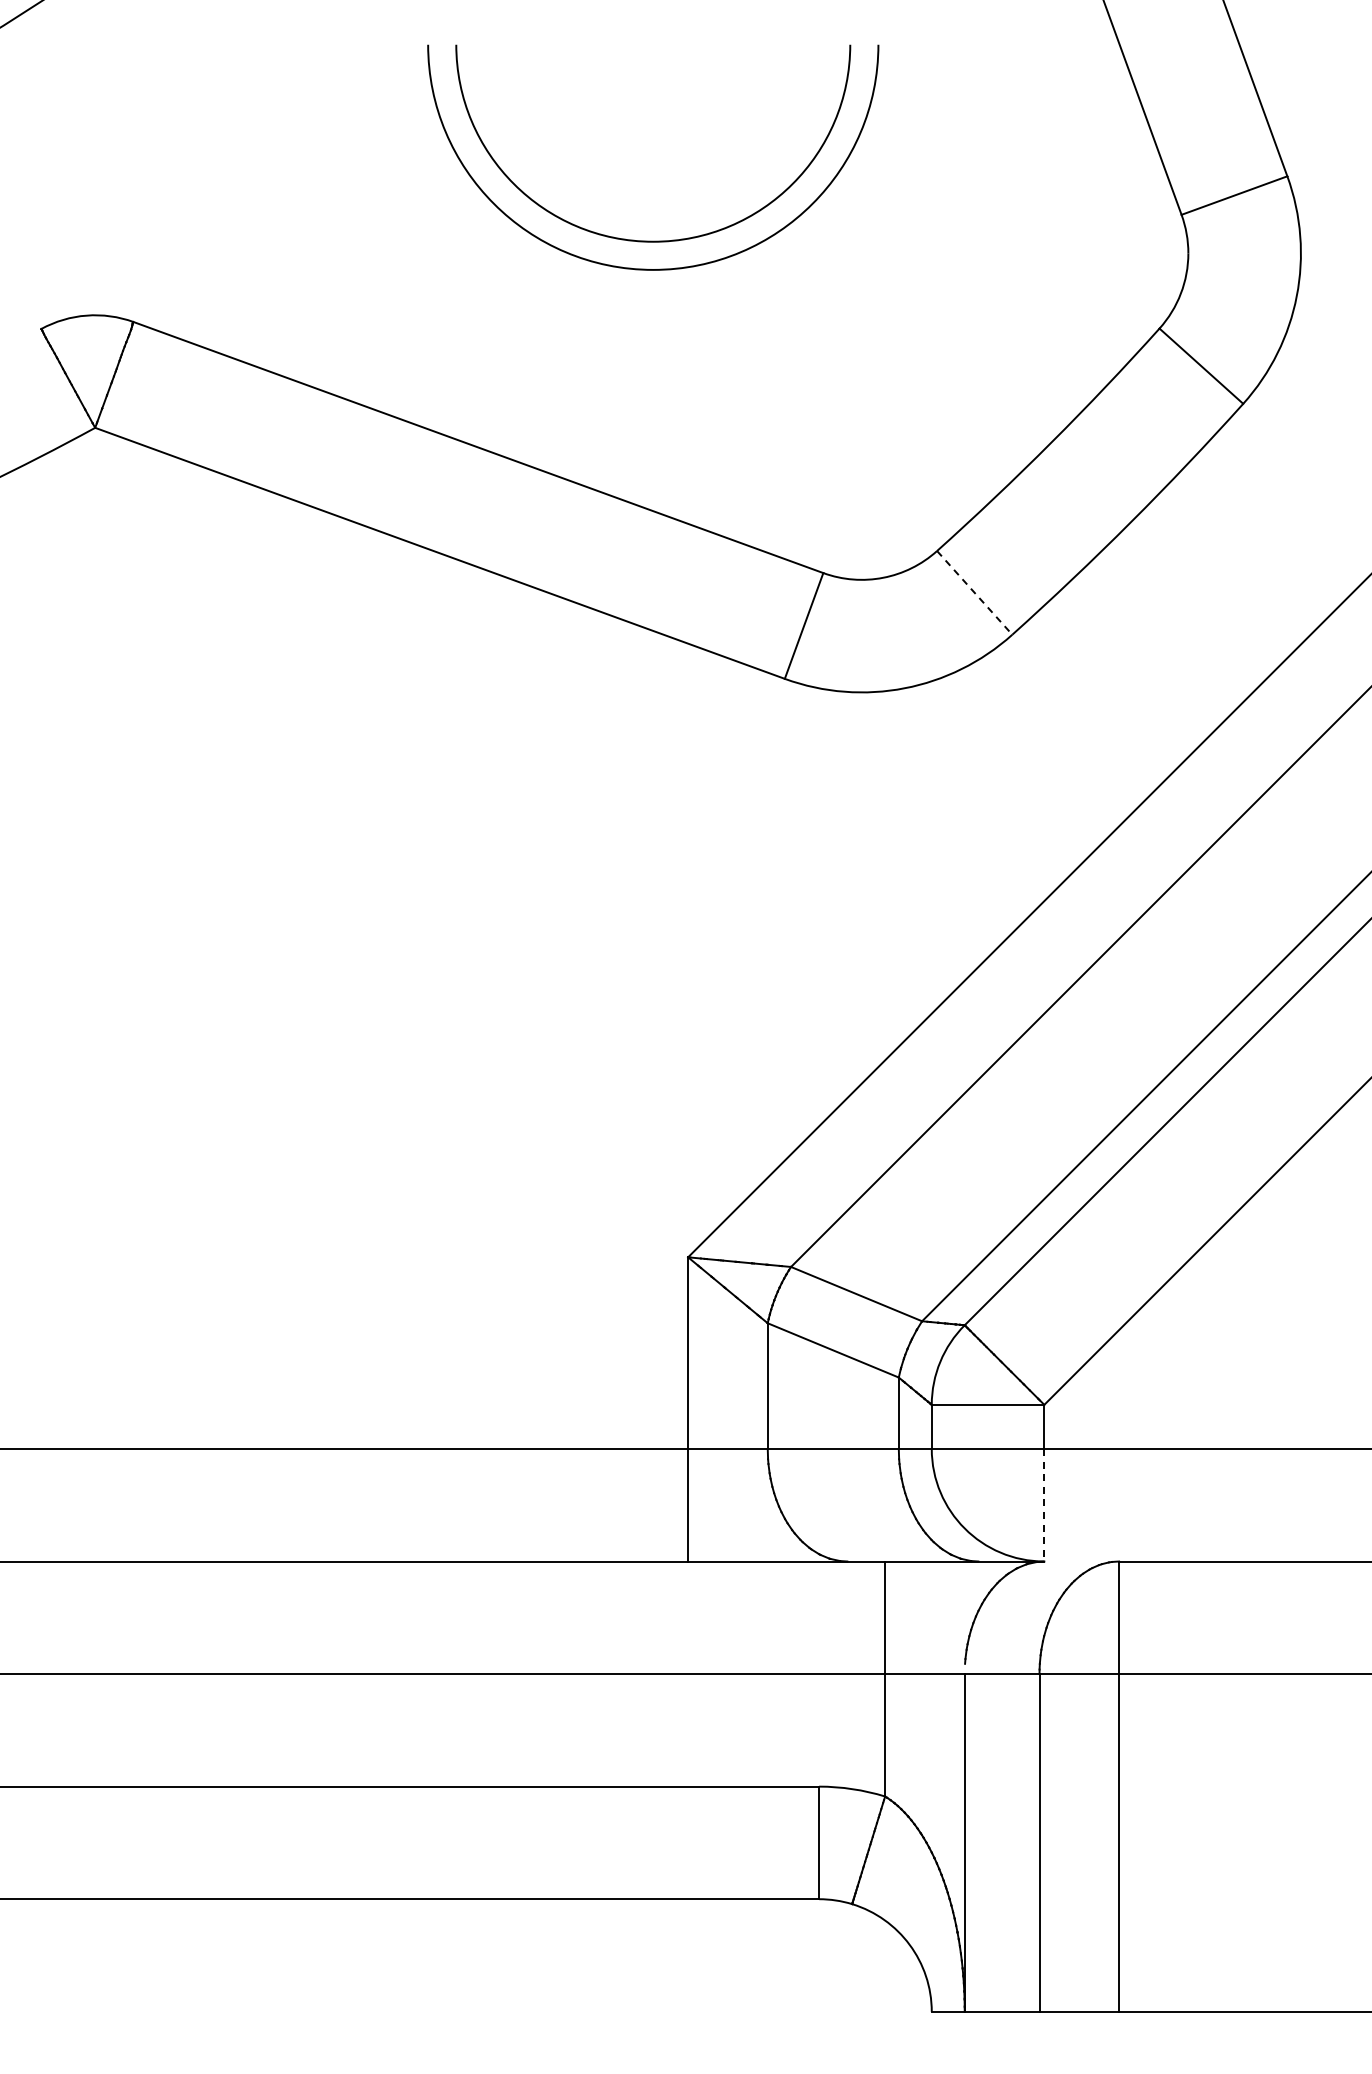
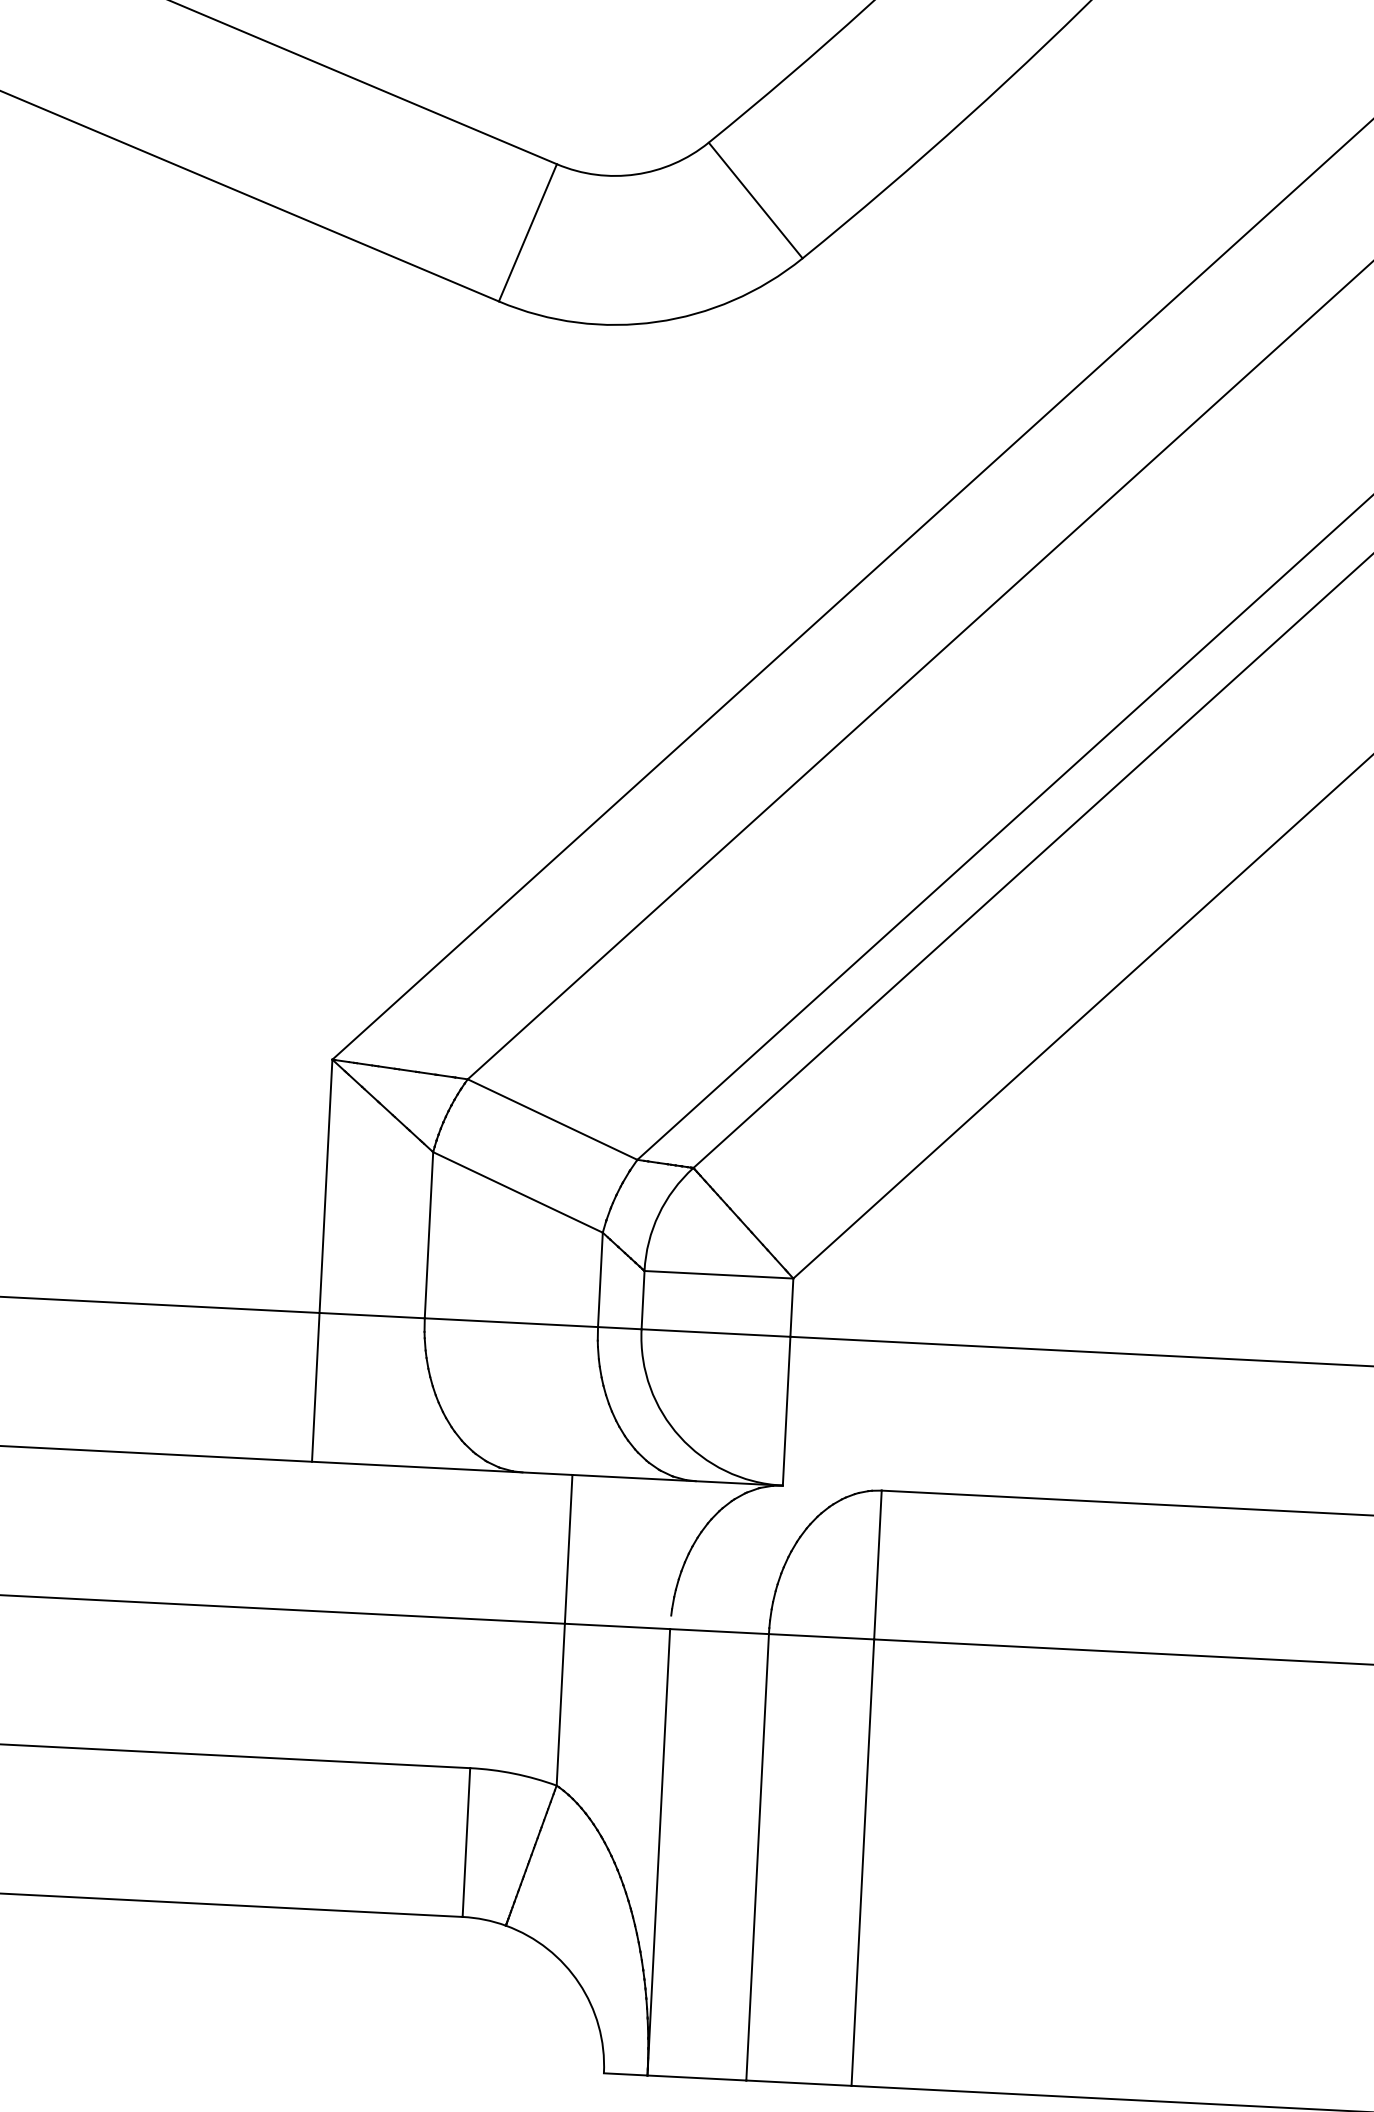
line: (975, 593) -> (756, 201), dashed -> solid
line: (1044, 1505) -> (786, 1411), dashed -> solid

